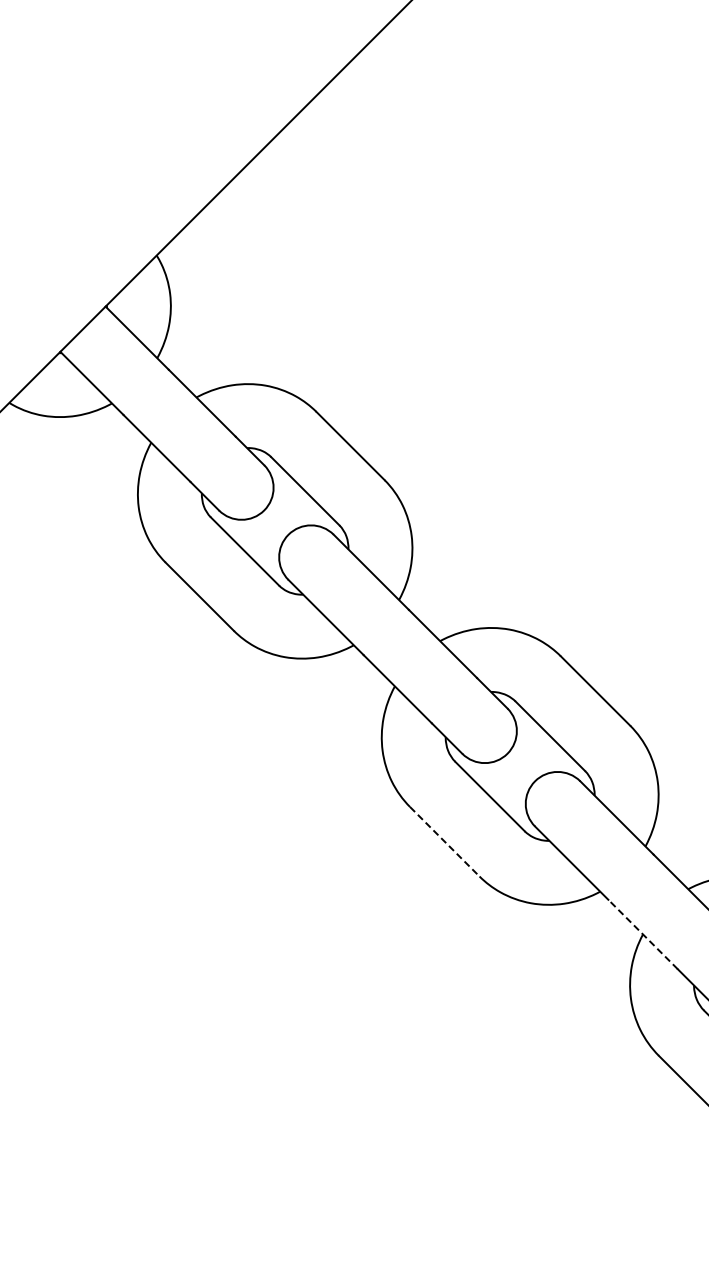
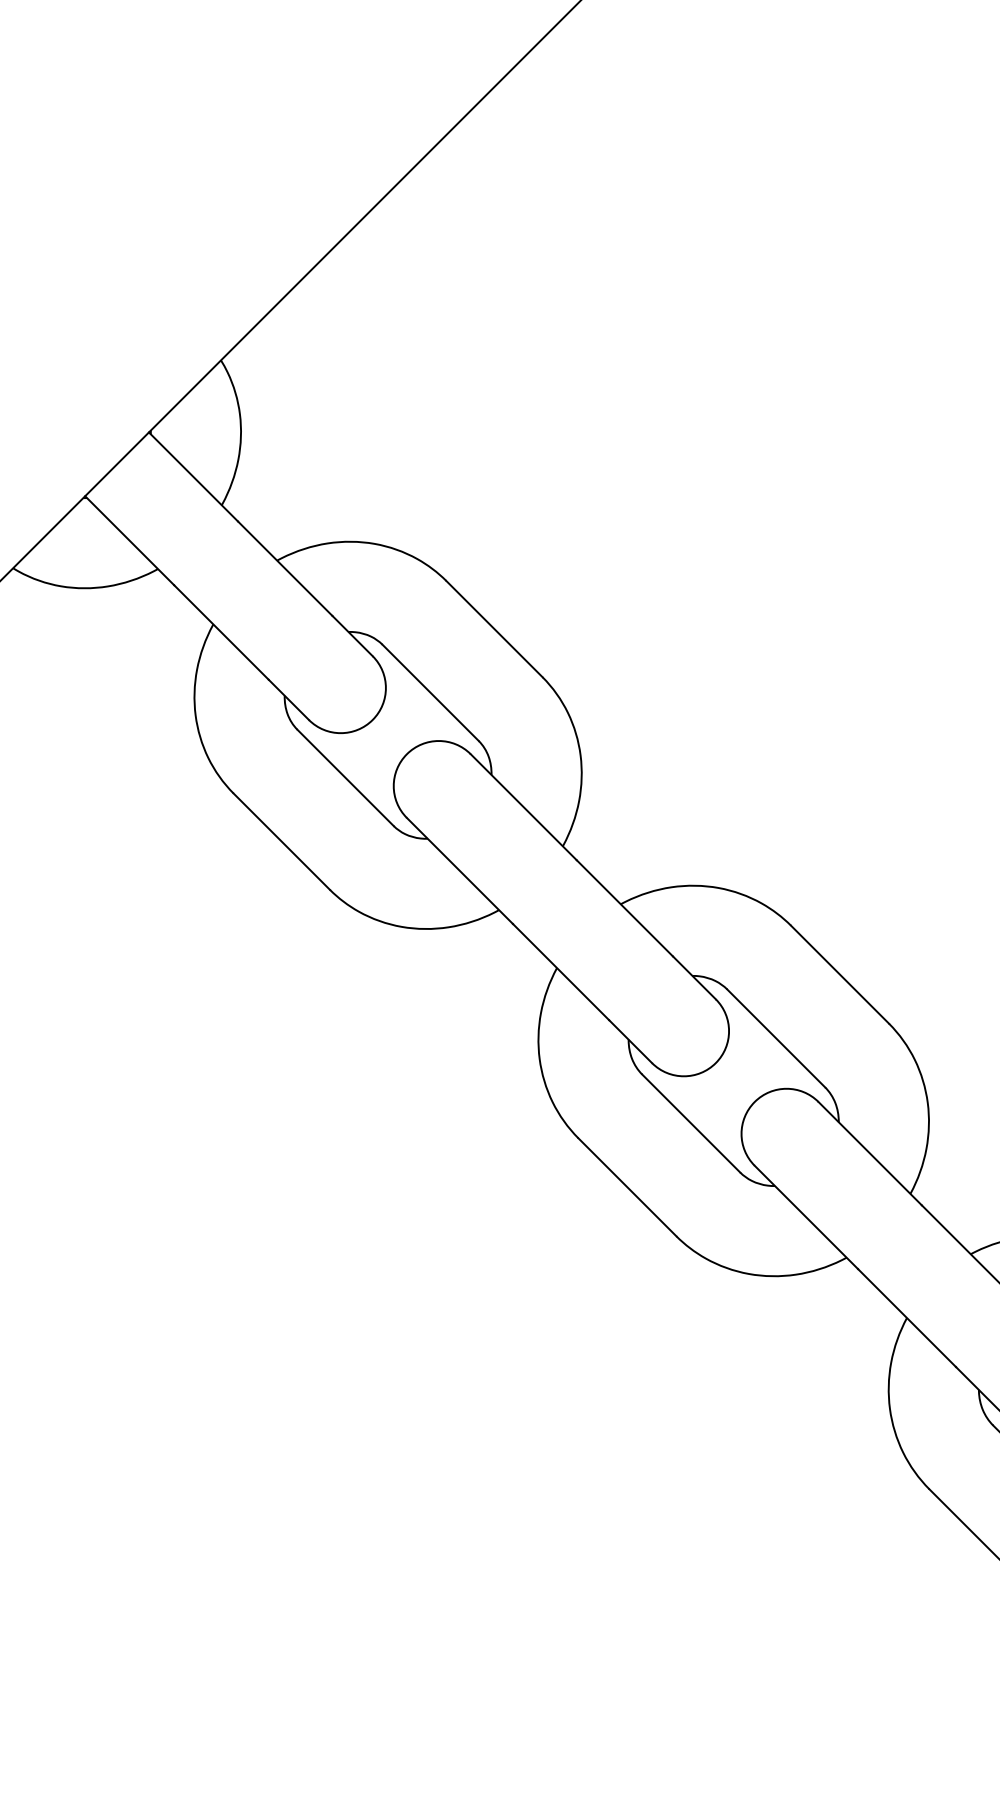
line: (445, 842) -> (628, 1188), dashed -> solid
line: (642, 934) -> (906, 1318), dashed -> solid

